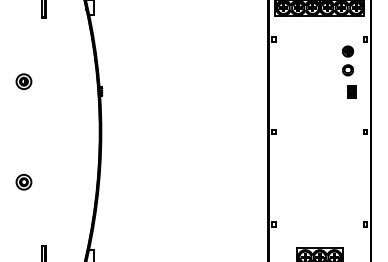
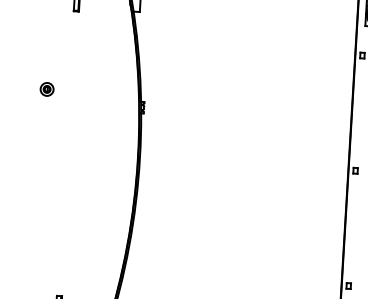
part: (23, 81) -> (46, 89), size x0.7
part: (23, 182) -> (39, 215), removed

